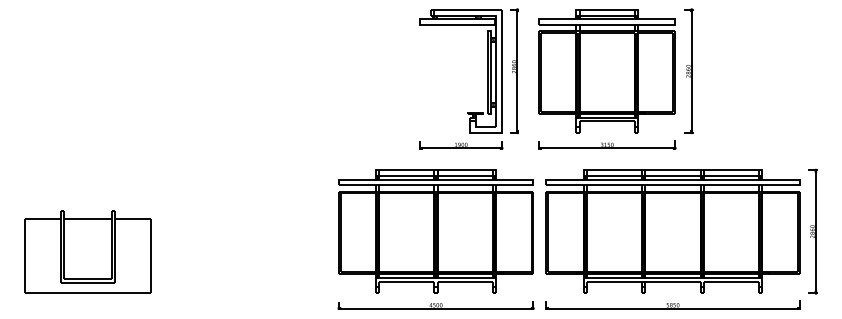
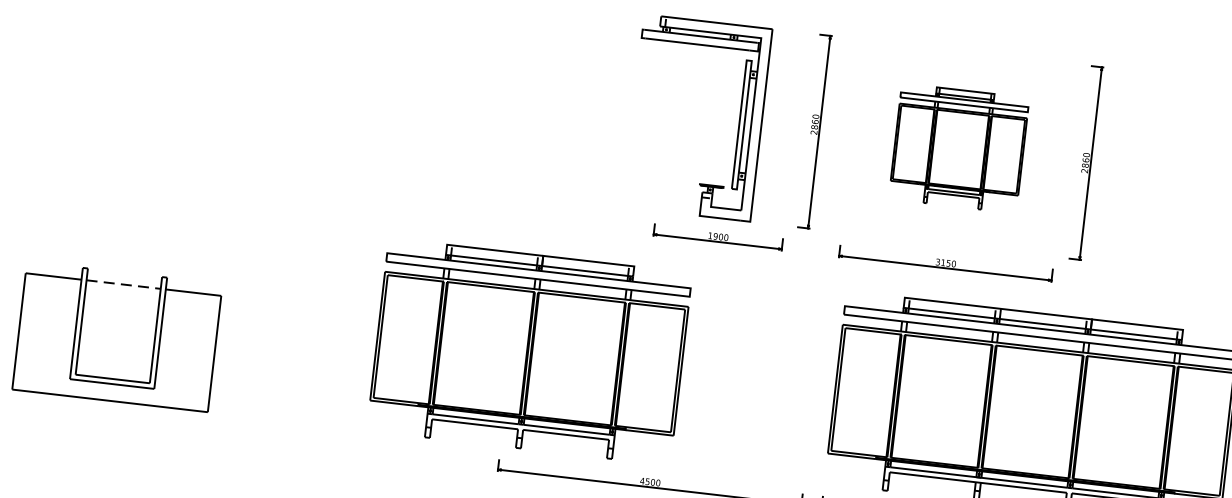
part: (487, 71) -> (738, 123), moved
part: (606, 71) -> (958, 148), size x0.6
line: (88, 218) -> (124, 284), solid -> dashed
part: (435, 231) -> (528, 351), moved

